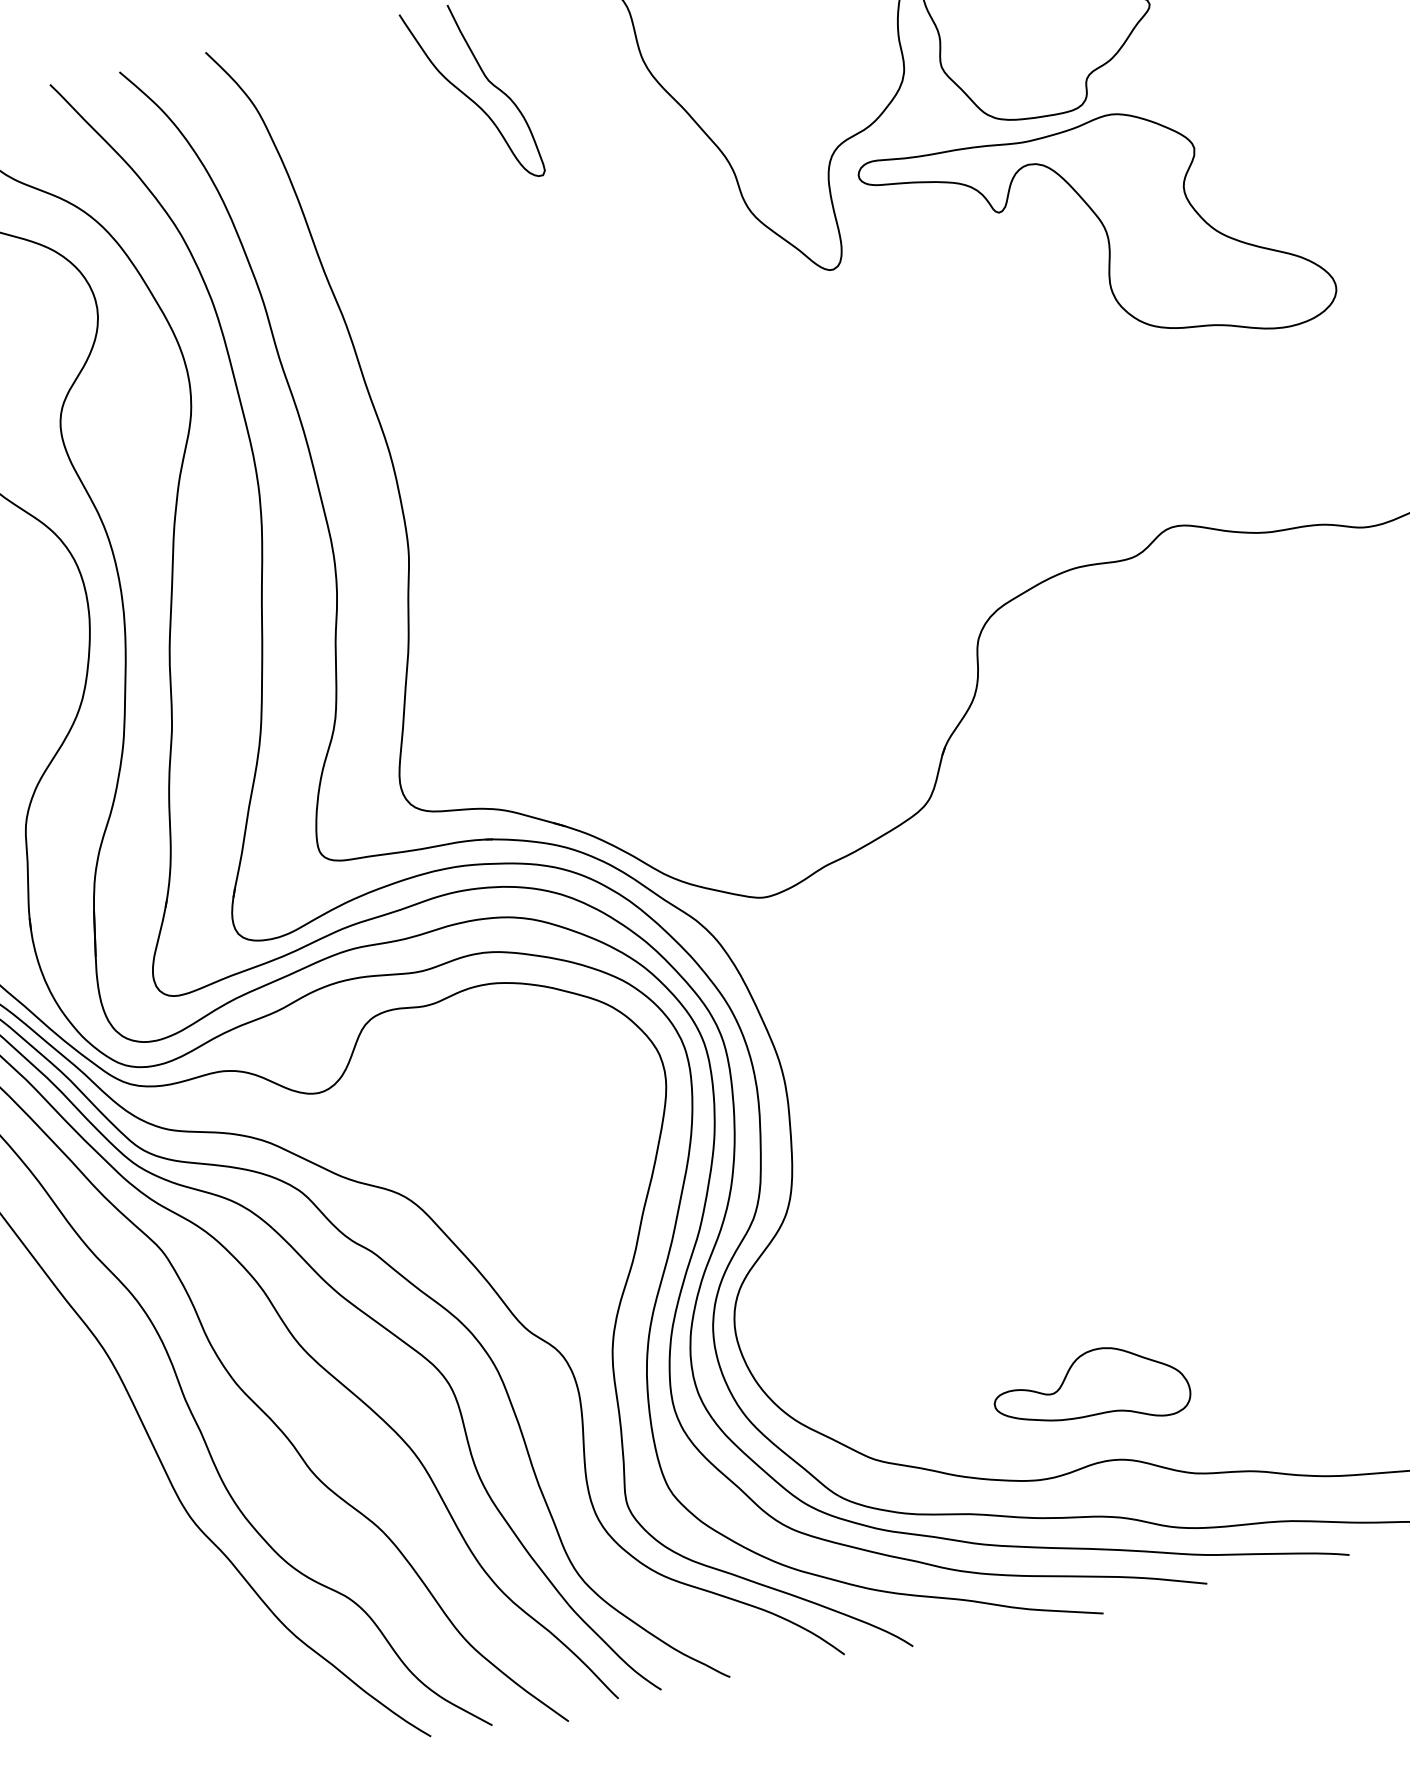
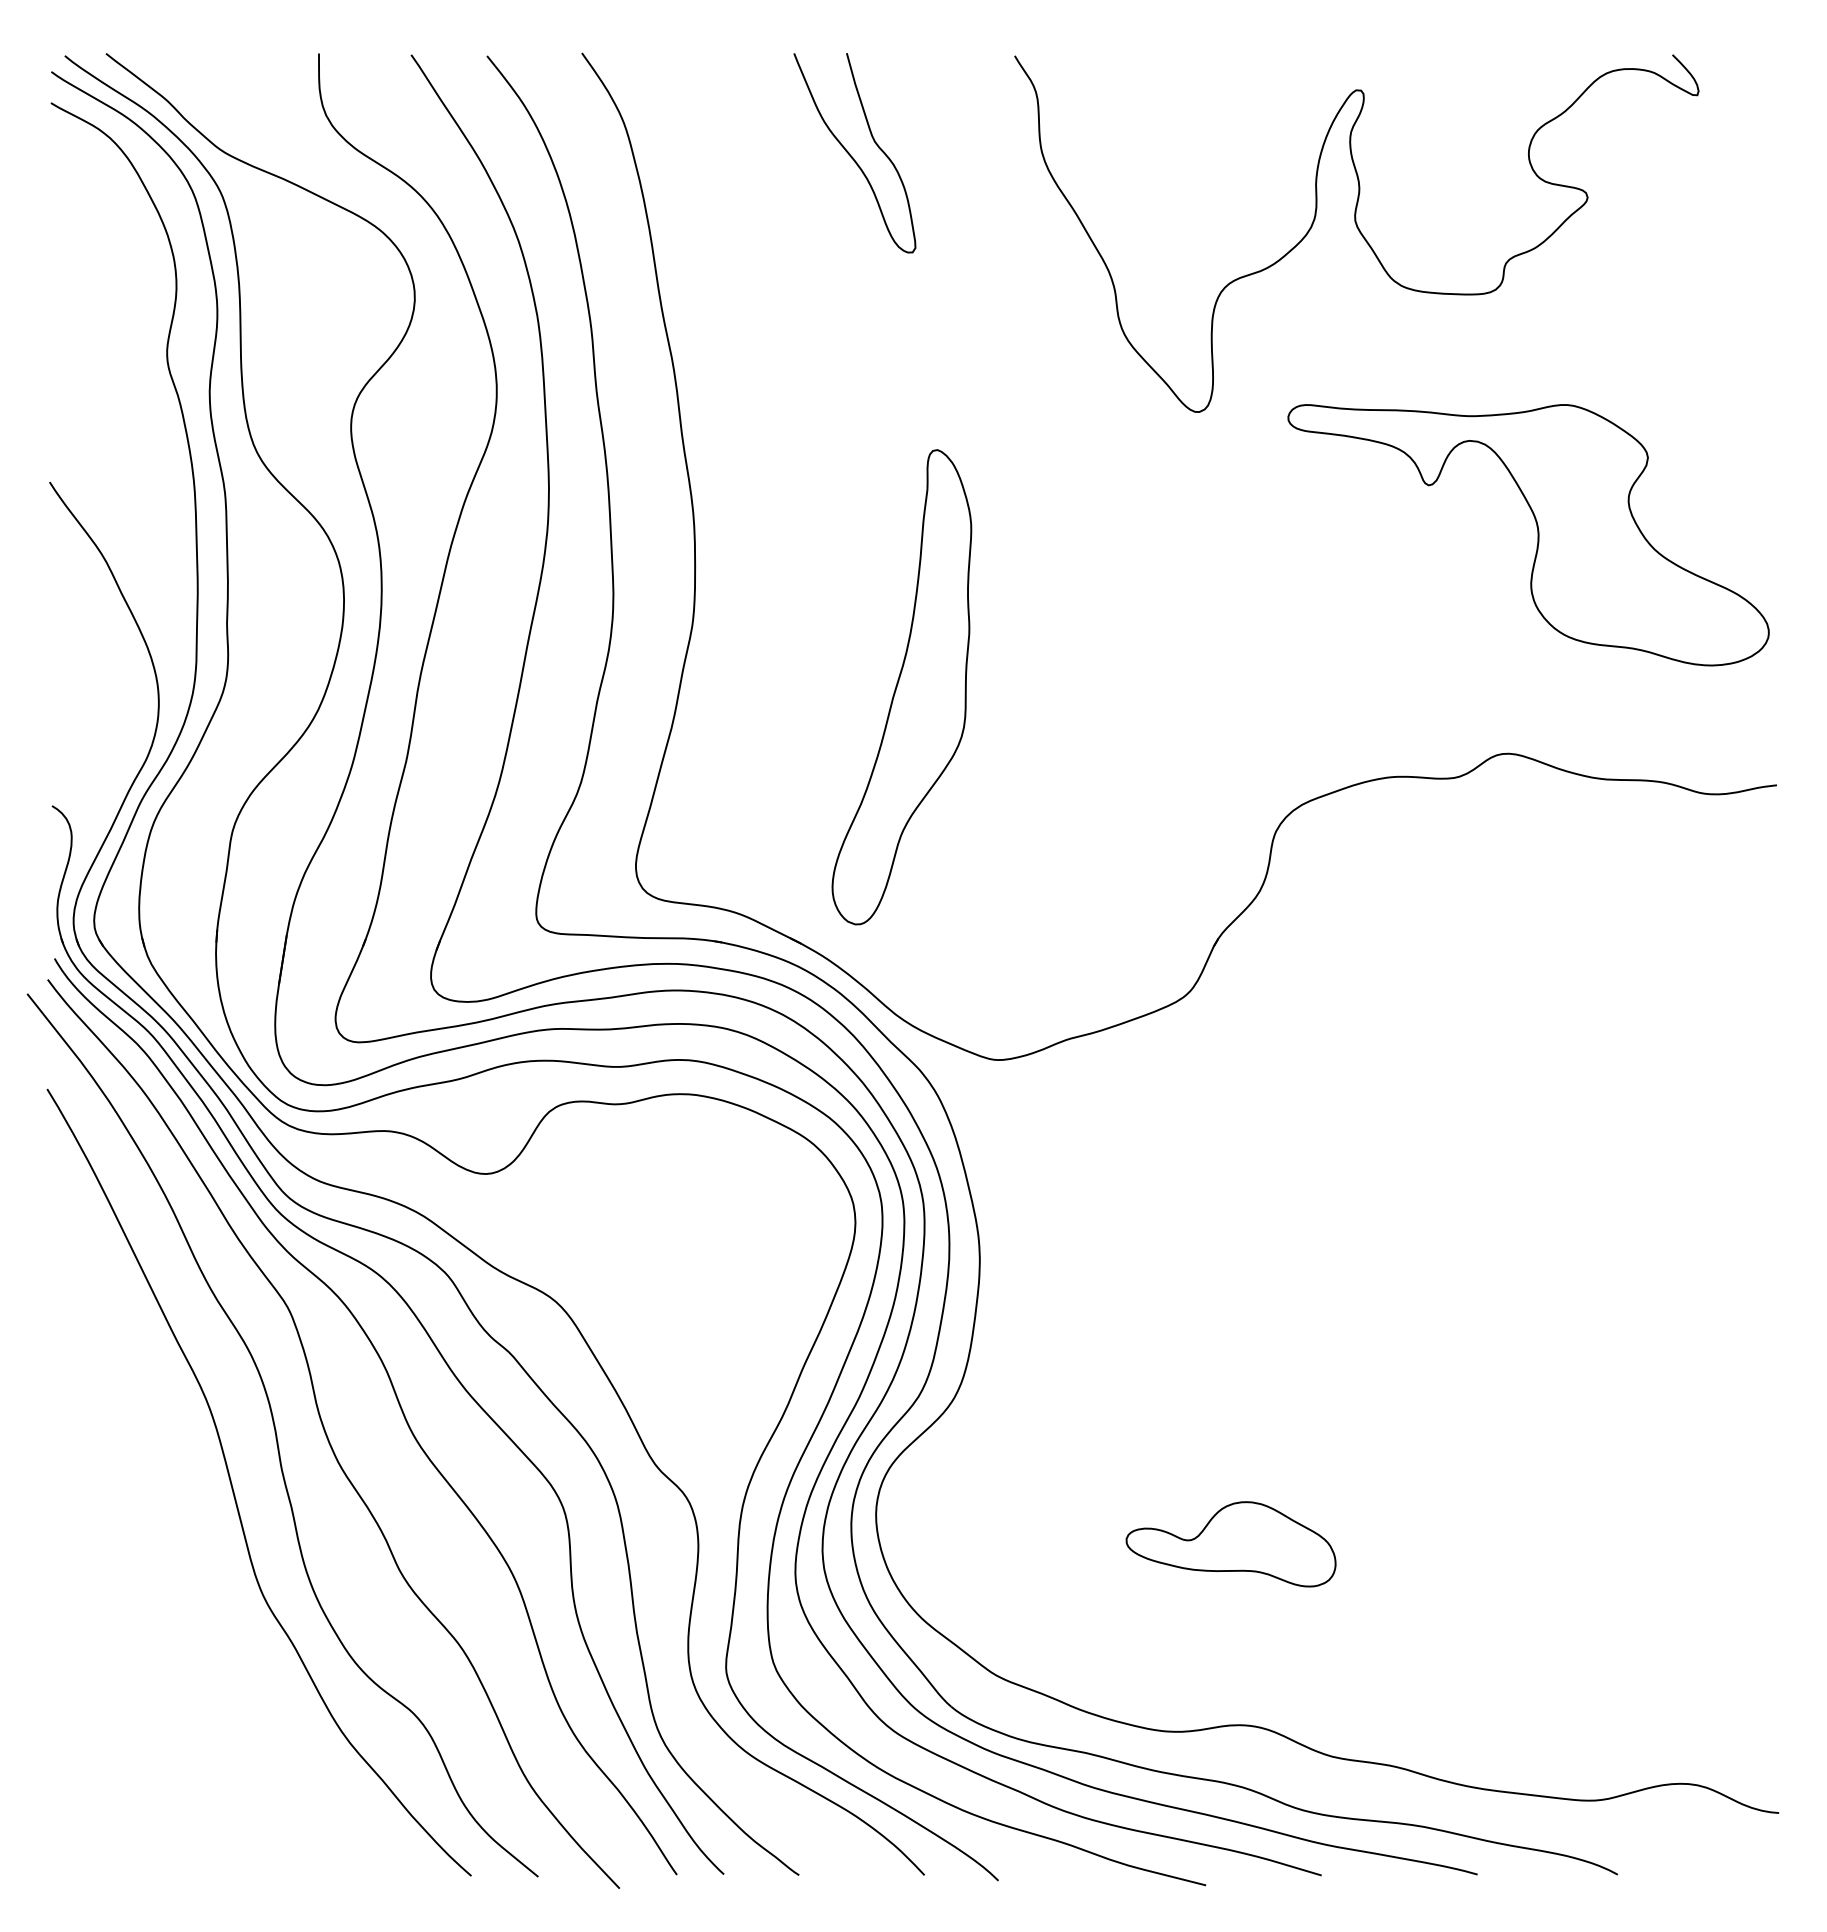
part: (1107, 239) -> (1537, 535), moved
part: (610, 574) -> (901, 687), added
part: (1090, 1390) -> (1230, 1544), moved

